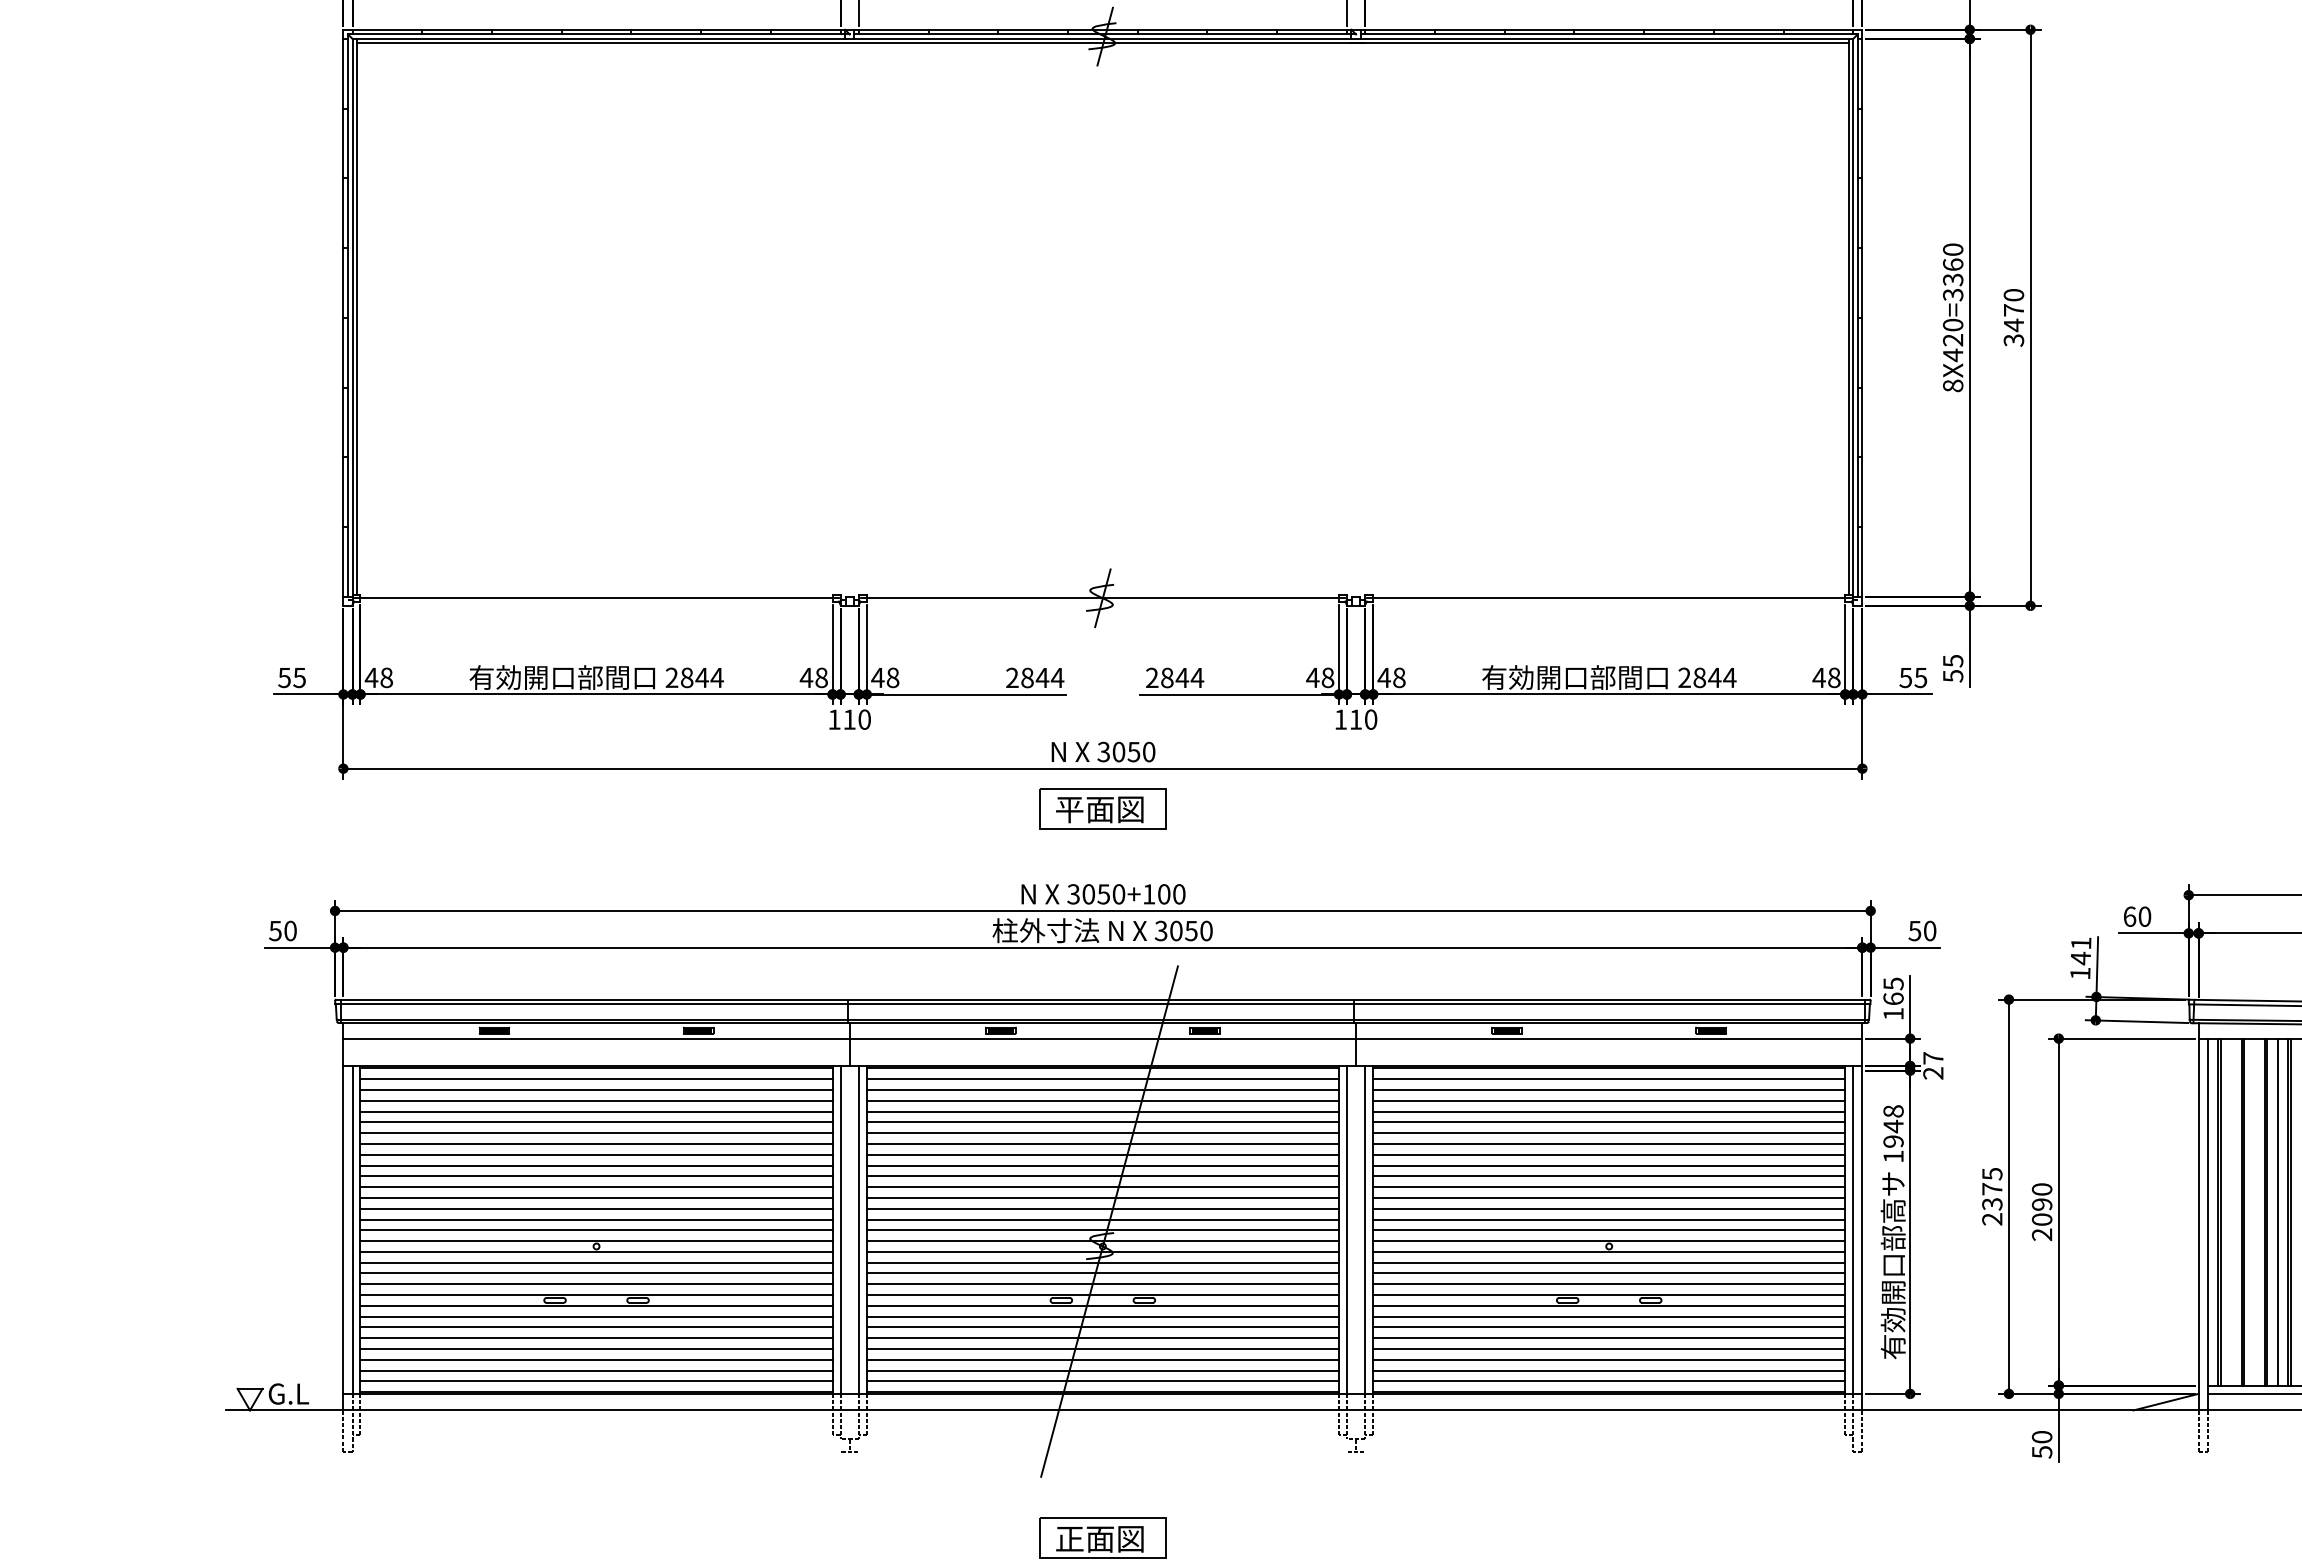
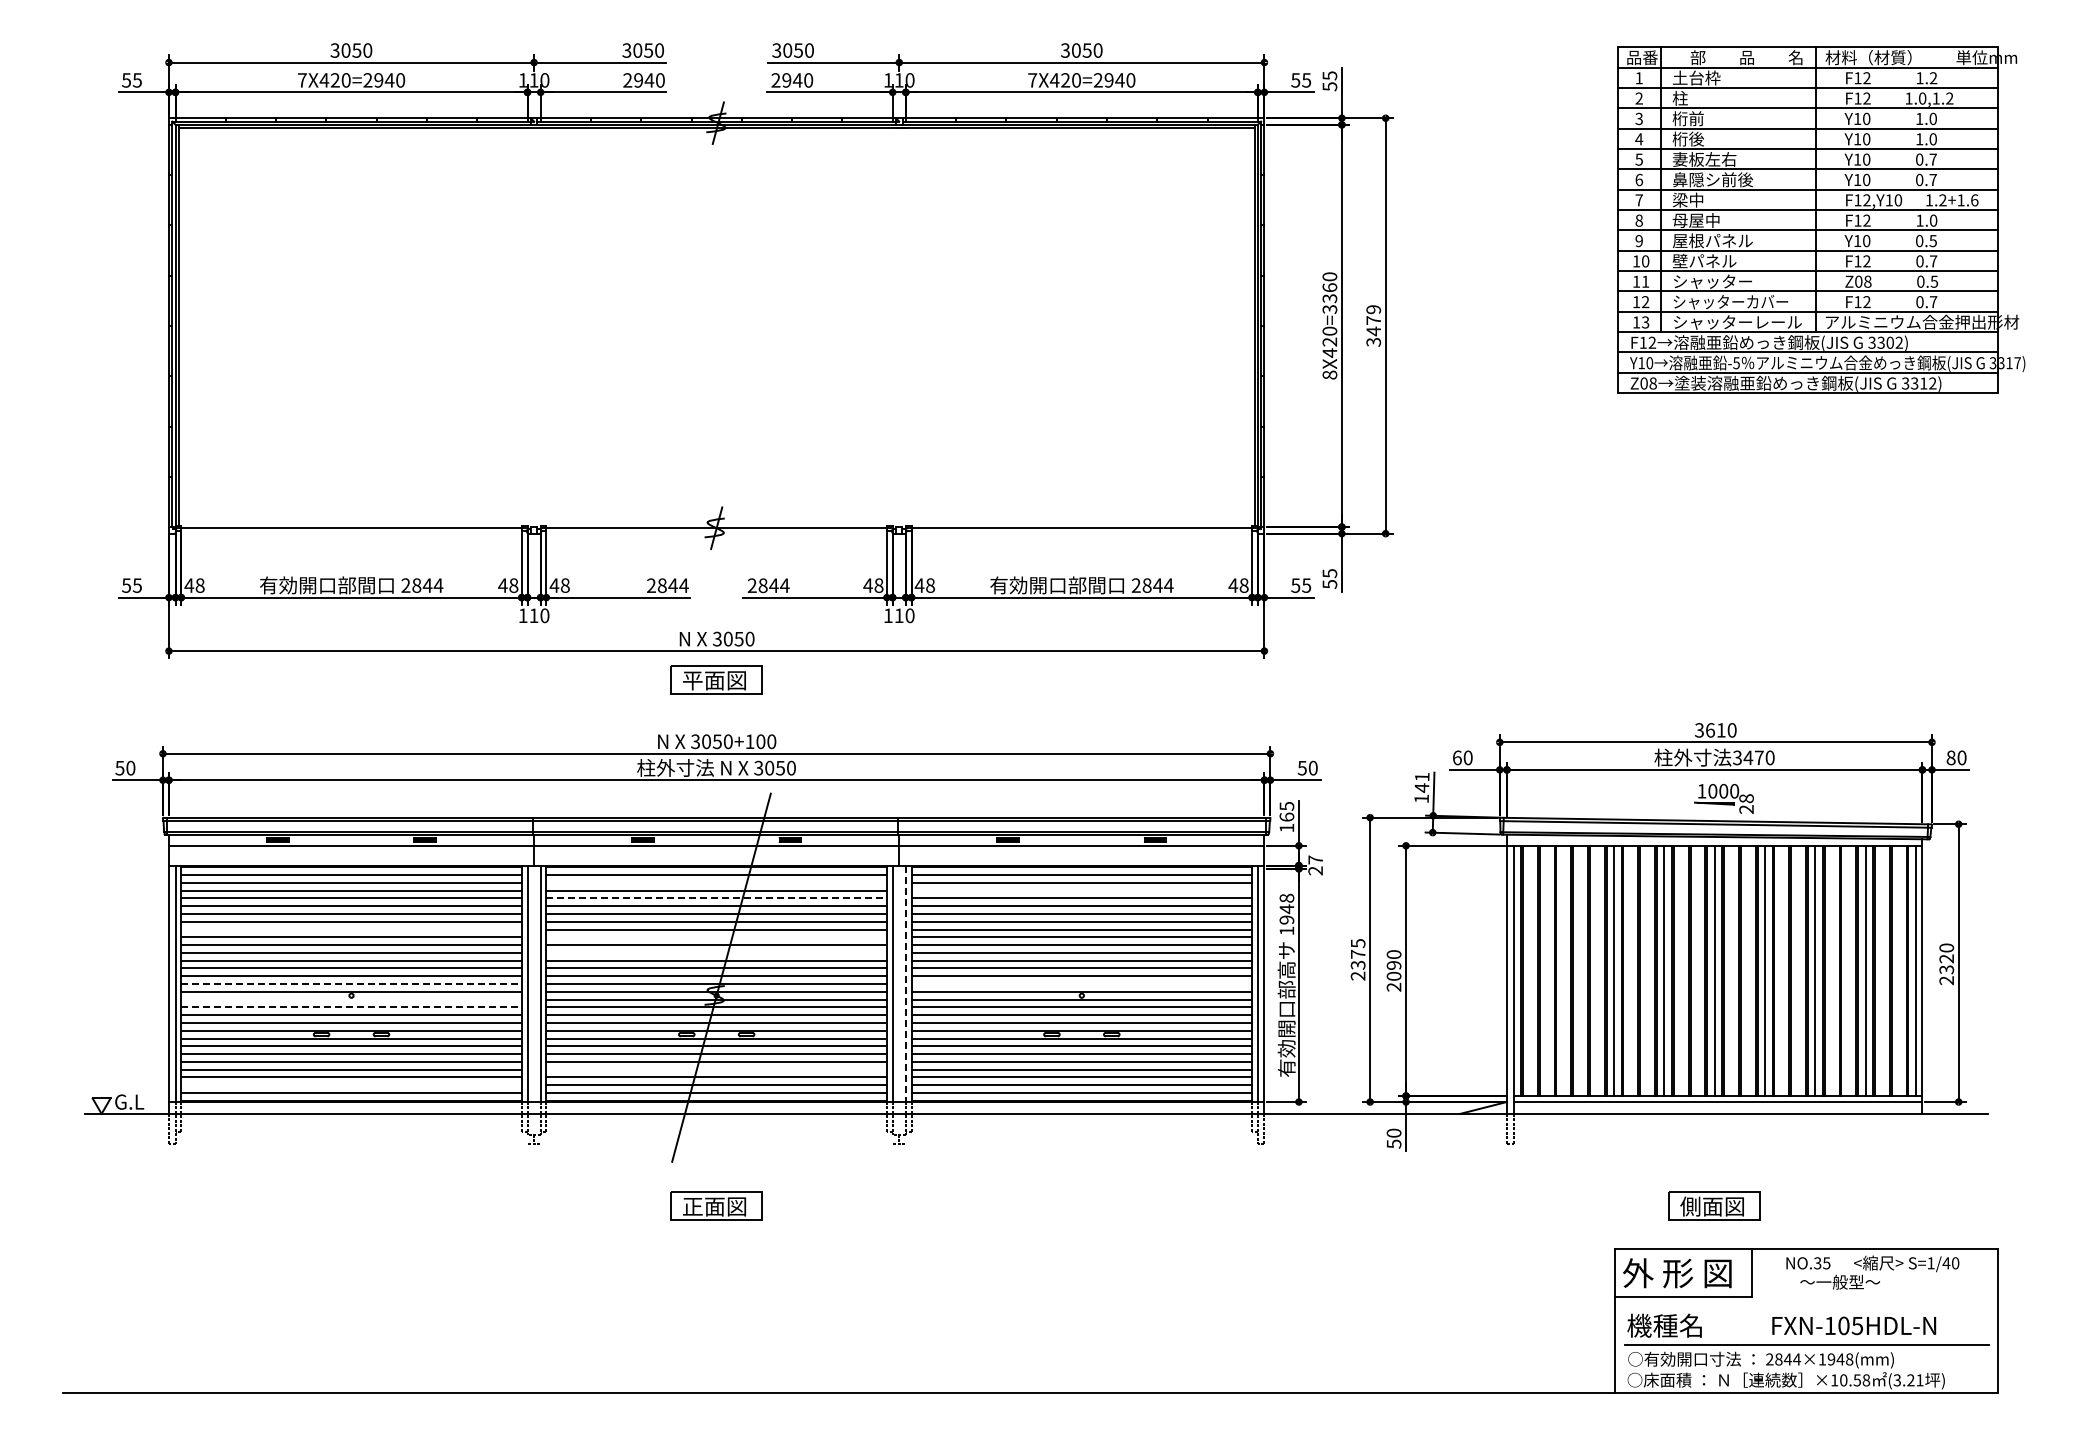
text: (2013, 294) -> (1373, 309), 3470 -> 3479
line: (1102, 1089) -> (716, 882), removed
line: (1608, 1100) -> (1081, 890), removed
line: (1104, 1111) -> (717, 898), solid -> dashed
line: (596, 1154) -> (351, 929), removed
line: (1102, 1165) -> (716, 937), removed
line: (1102, 1186) -> (716, 952), removed
line: (2277, 1211) -> (1563, 970), removed
line: (597, 1230) -> (352, 984), solid -> dashed
line: (1364, 1230) -> (905, 984), solid -> dashed
line: (1608, 1230) -> (1081, 984), removed
line: (596, 1251) -> (351, 999), removed
line: (597, 1262) -> (352, 1007), solid -> dashed
line: (1102, 1348) -> (716, 1069), removed
line: (596, 1370) -> (351, 1085), removed

